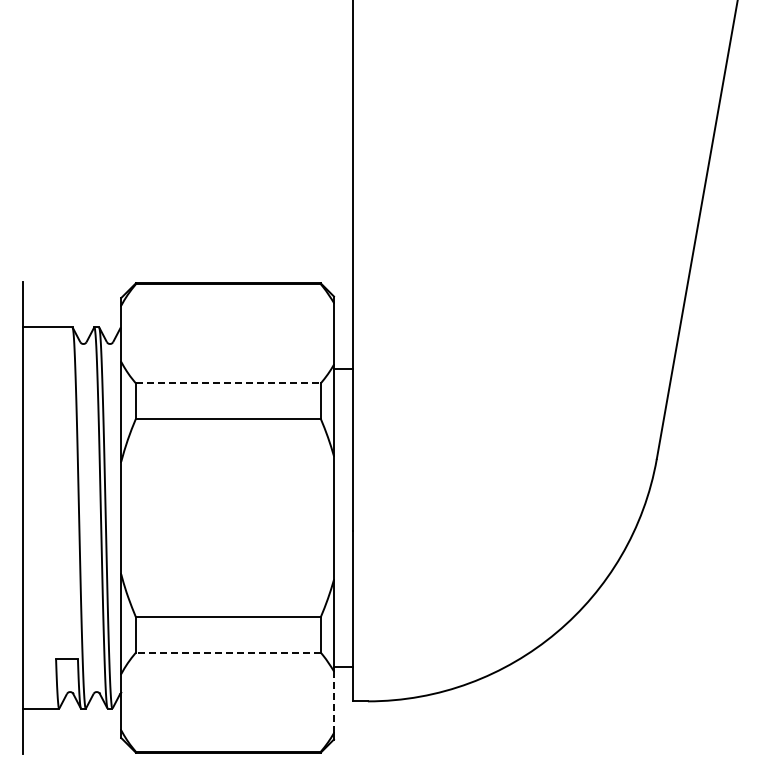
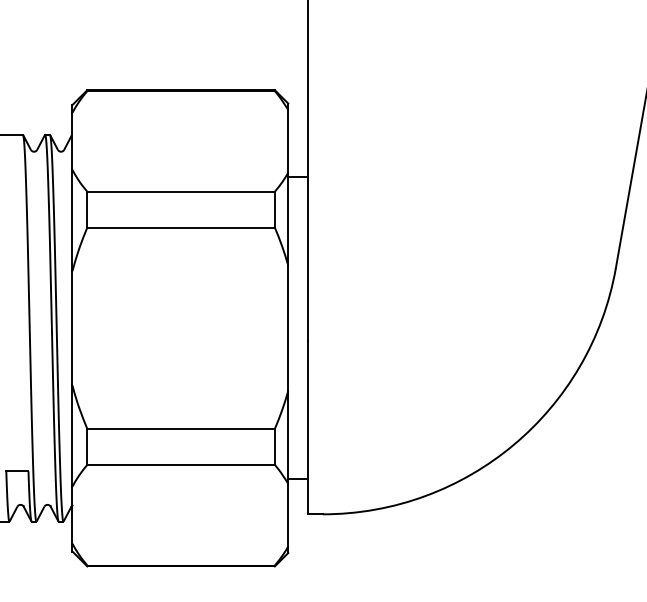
line: (228, 383) -> (181, 191), dashed -> solid
line: (227, 652) -> (180, 464), dashed -> solid
line: (333, 702) -> (287, 515), dashed -> solid

